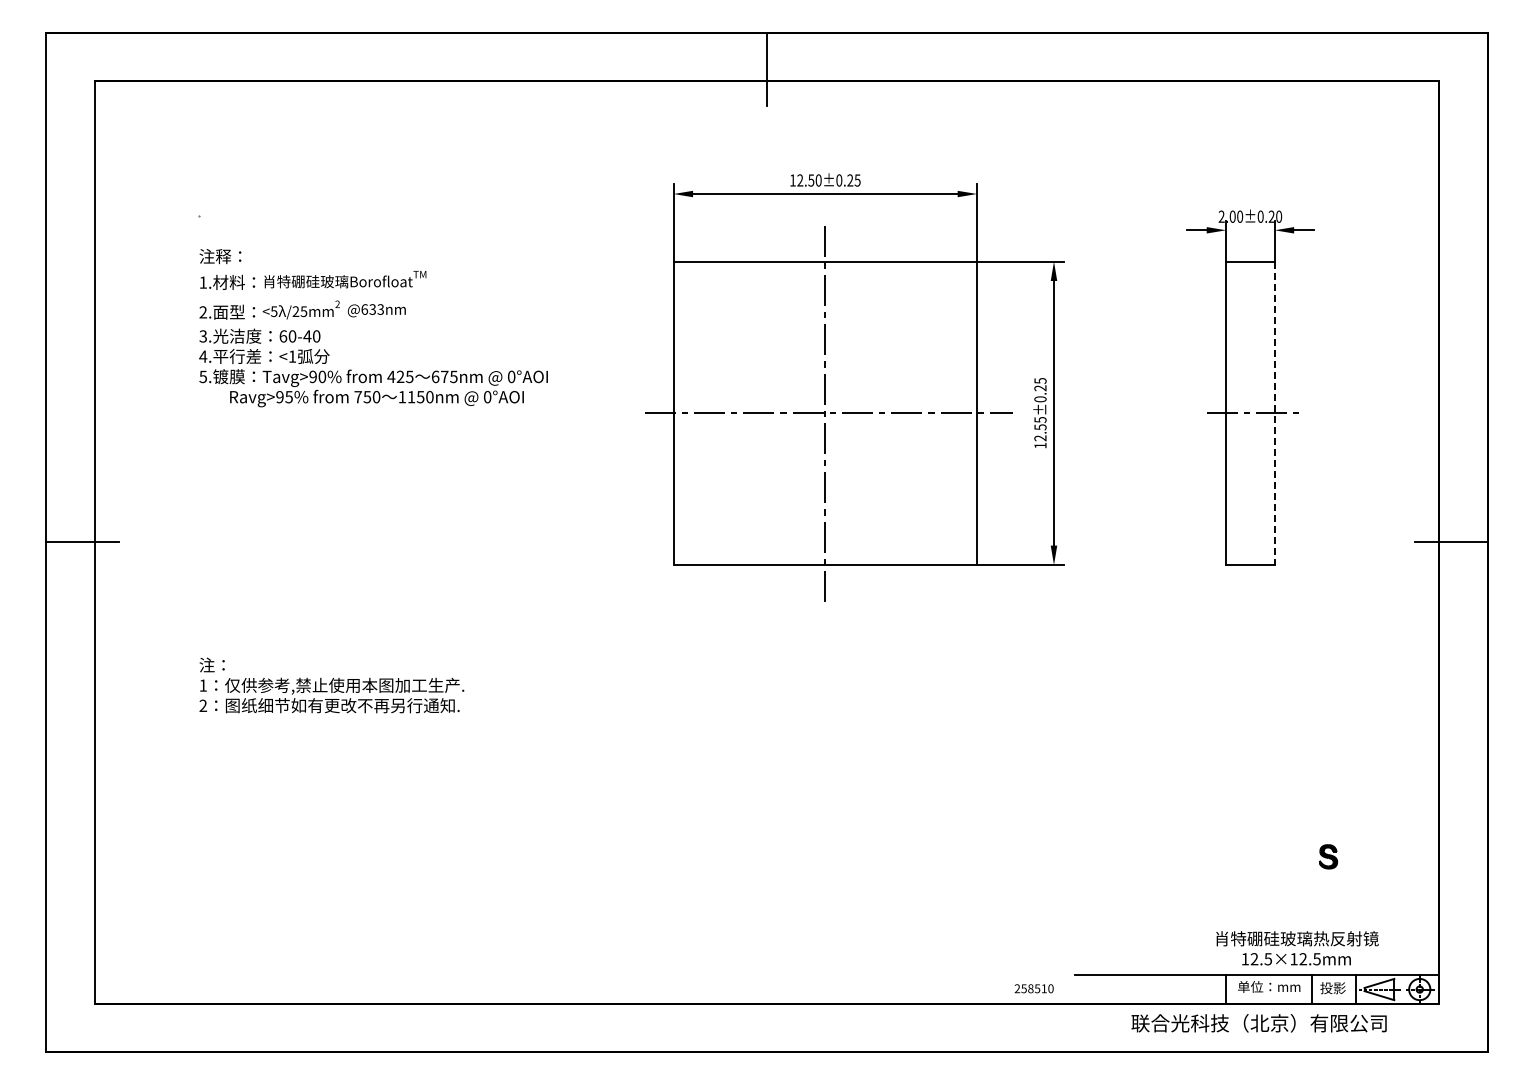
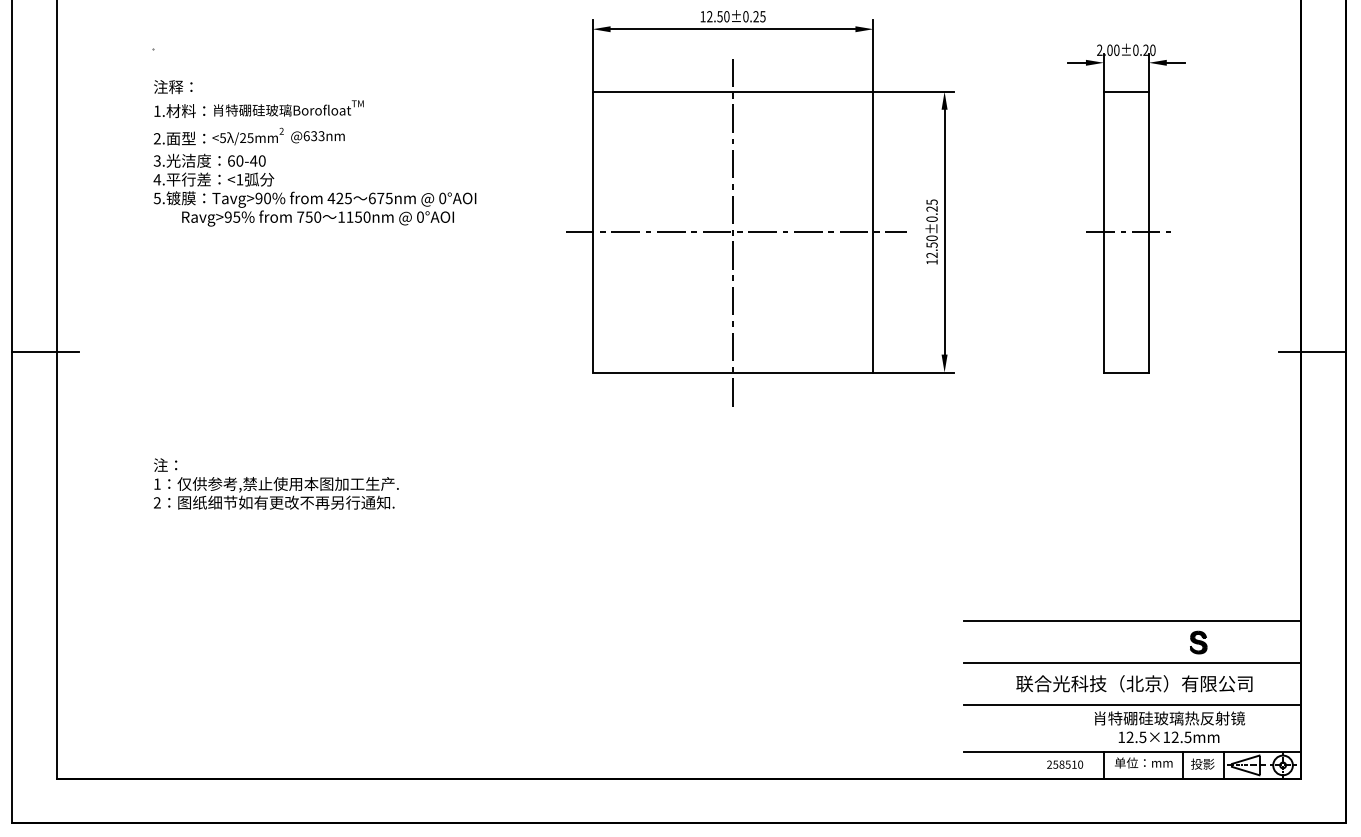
line: (1274, 413) -> (1148, 232), dashed -> solid
text: (1040, 419) -> (932, 237), 12.55±0.25 -> 12.50±0.25
line: (1257, 833) -> (1132, 621), added
line: (1257, 879) -> (1132, 663), added
line: (1257, 924) -> (1132, 705), added
text: (1033, 988) -> (1064, 764), moved
text: (1258, 1023) -> (1133, 683), moved

